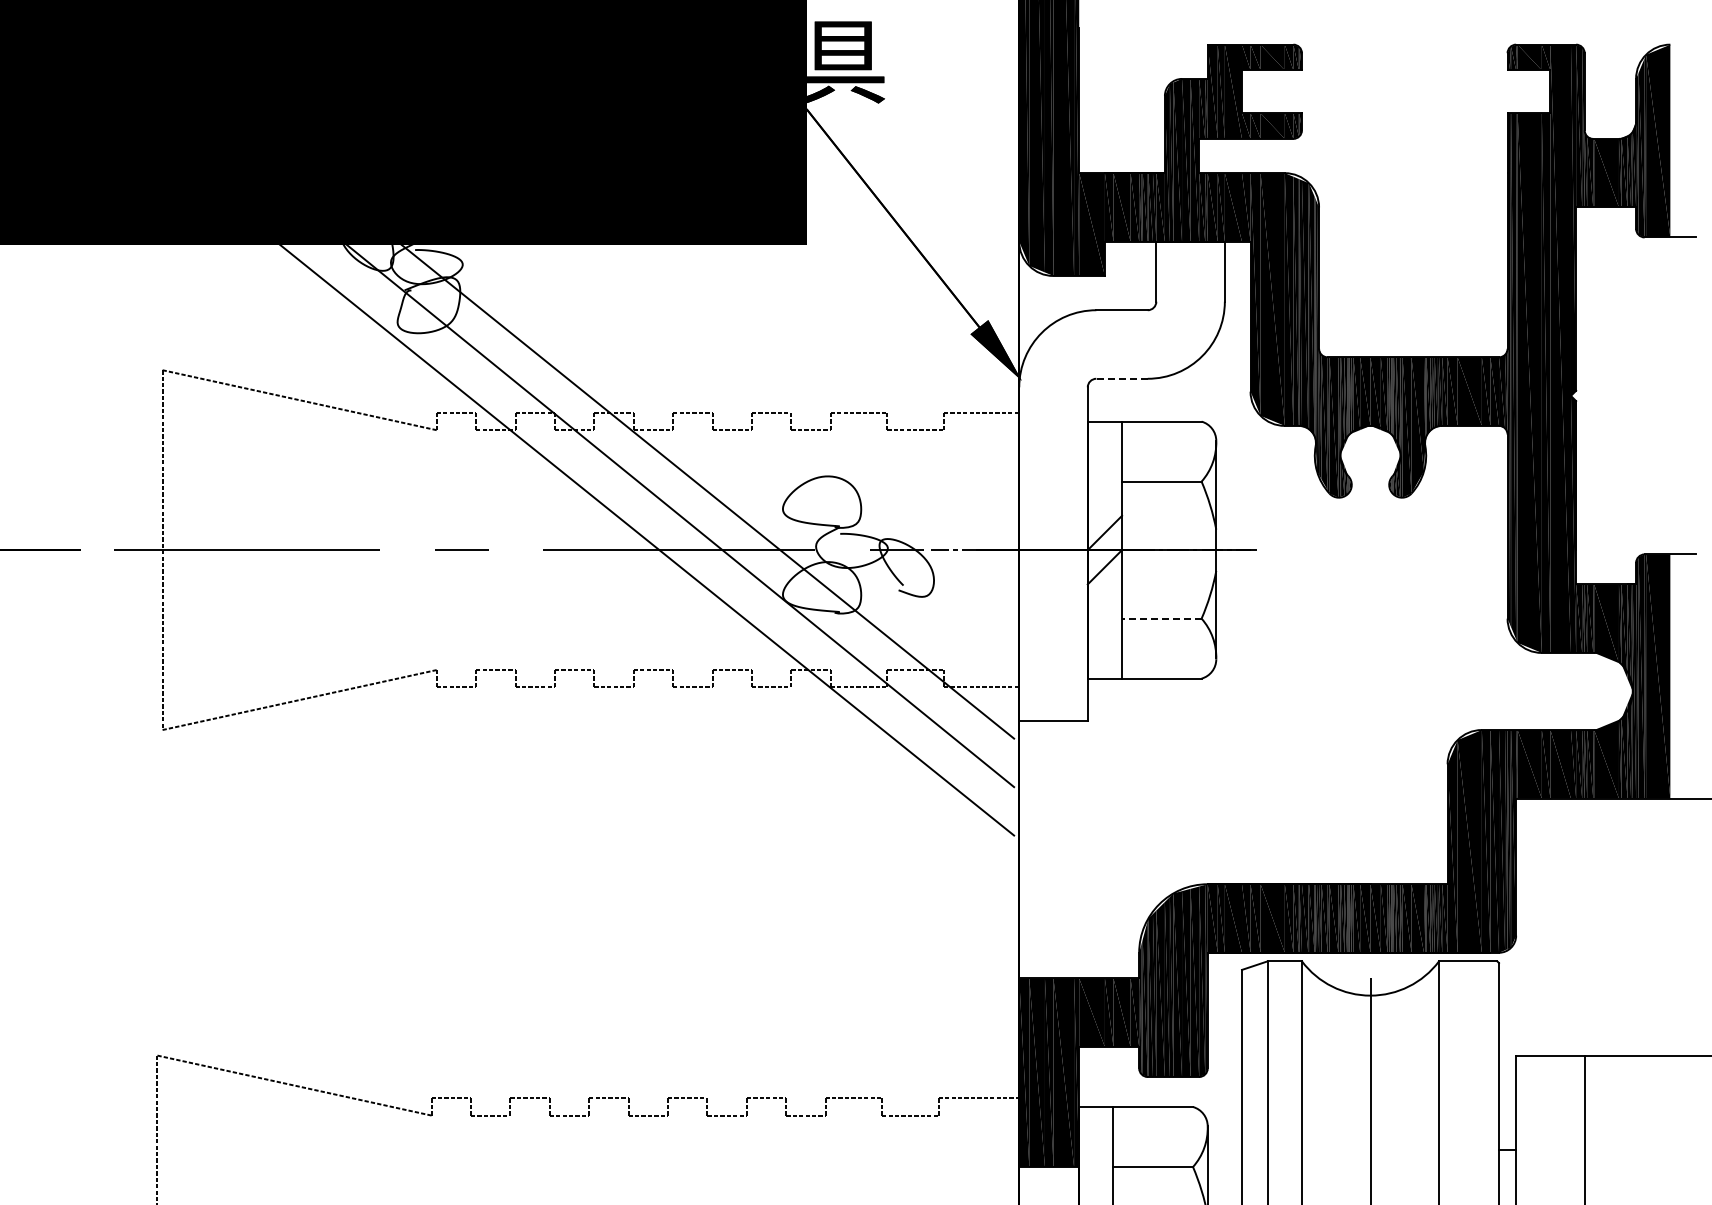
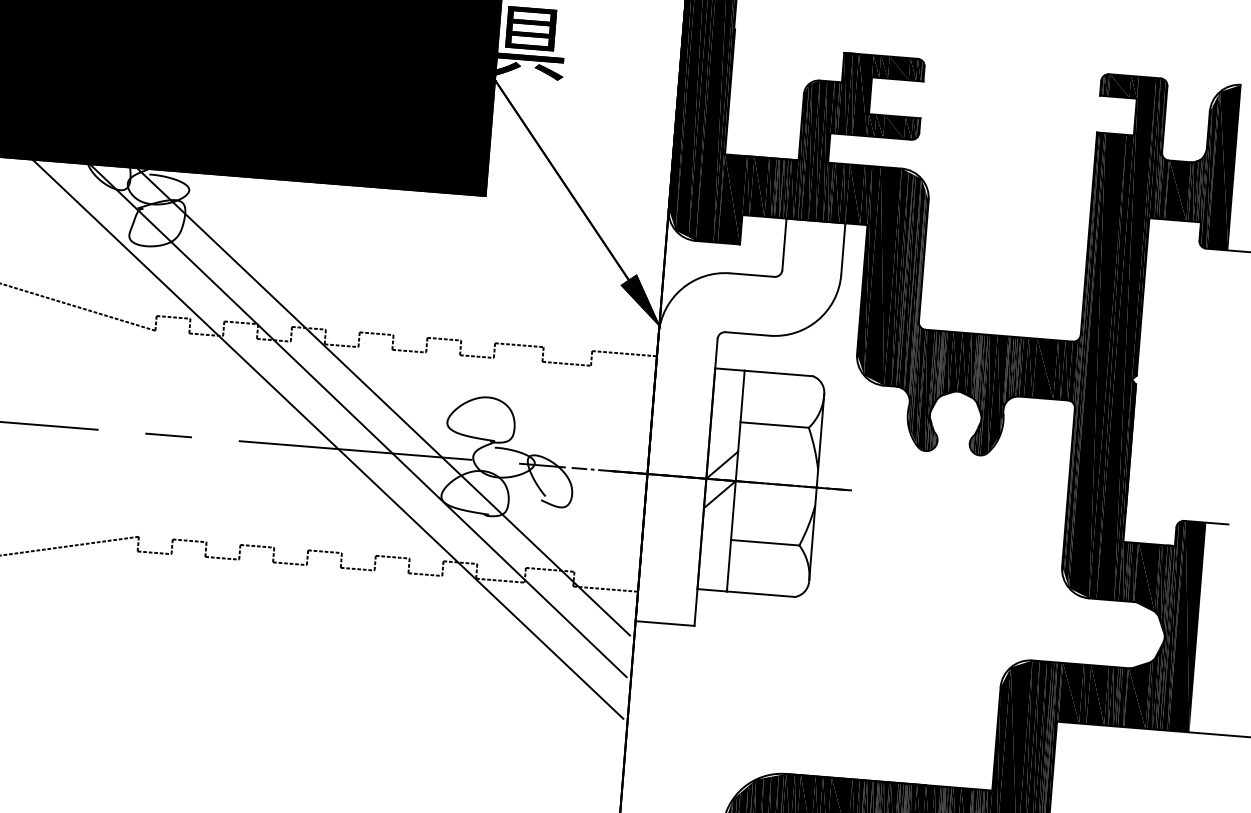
line: (1122, 378) -> (748, 333), dashed -> solid
line: (1161, 618) -> (764, 542), dashed -> solid

